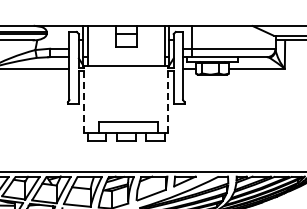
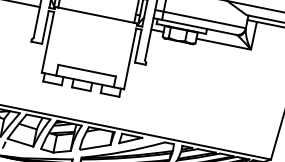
line: (84, 101) -> (48, 42), dashed -> solid
line: (168, 101) -> (130, 58), dashed -> solid

